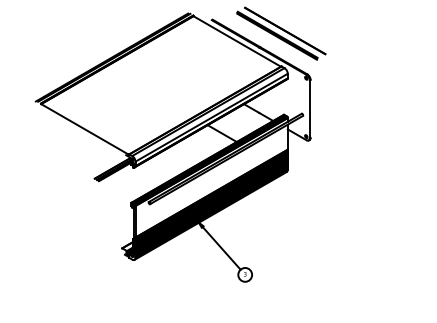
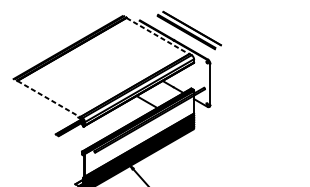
line: (237, 41) -> (158, 36), solid -> dashed
line: (85, 129) -> (49, 99), solid -> dashed

